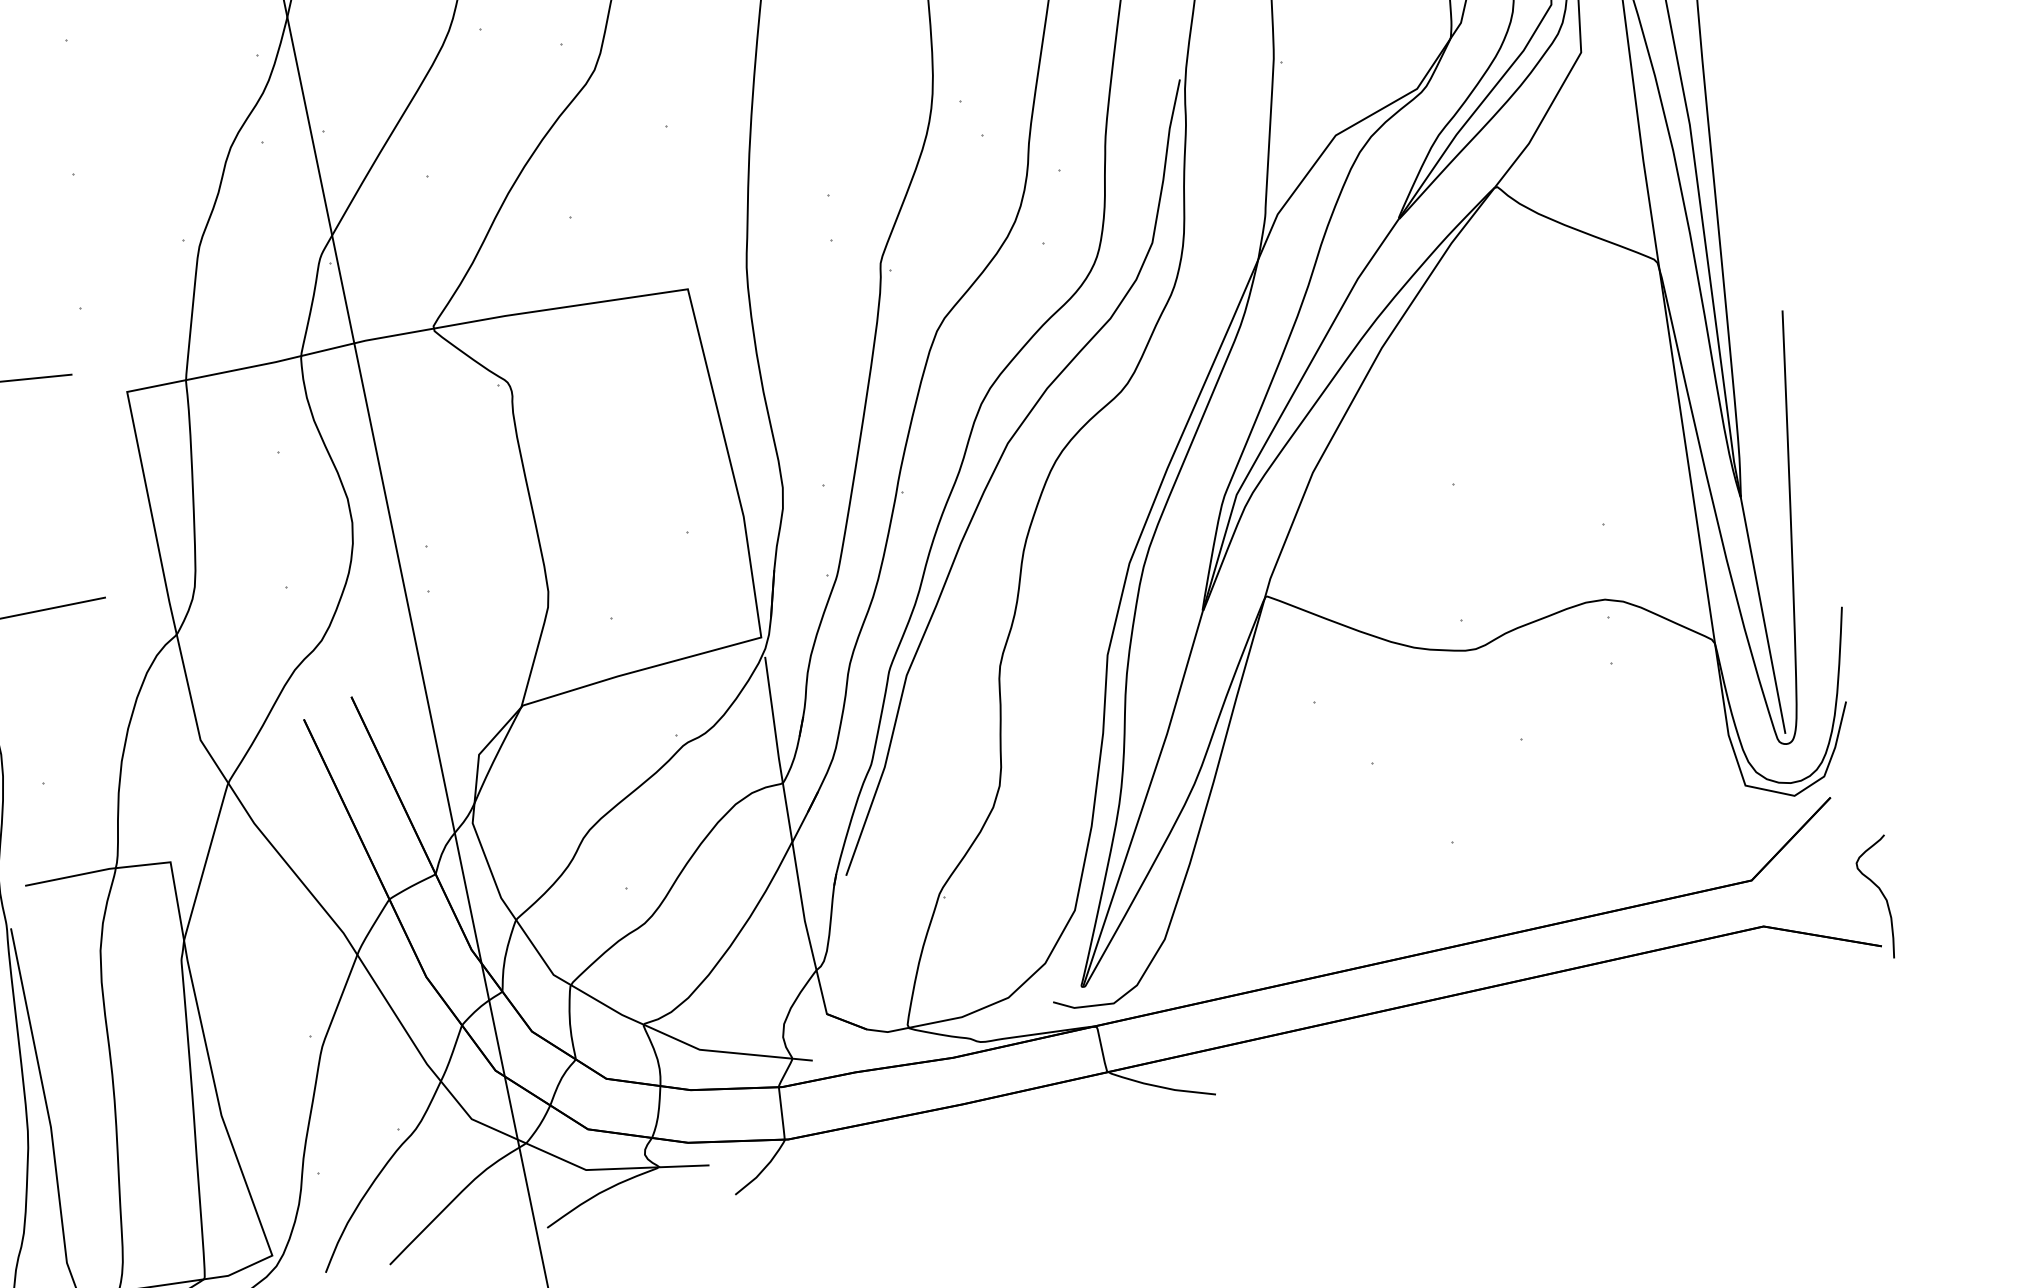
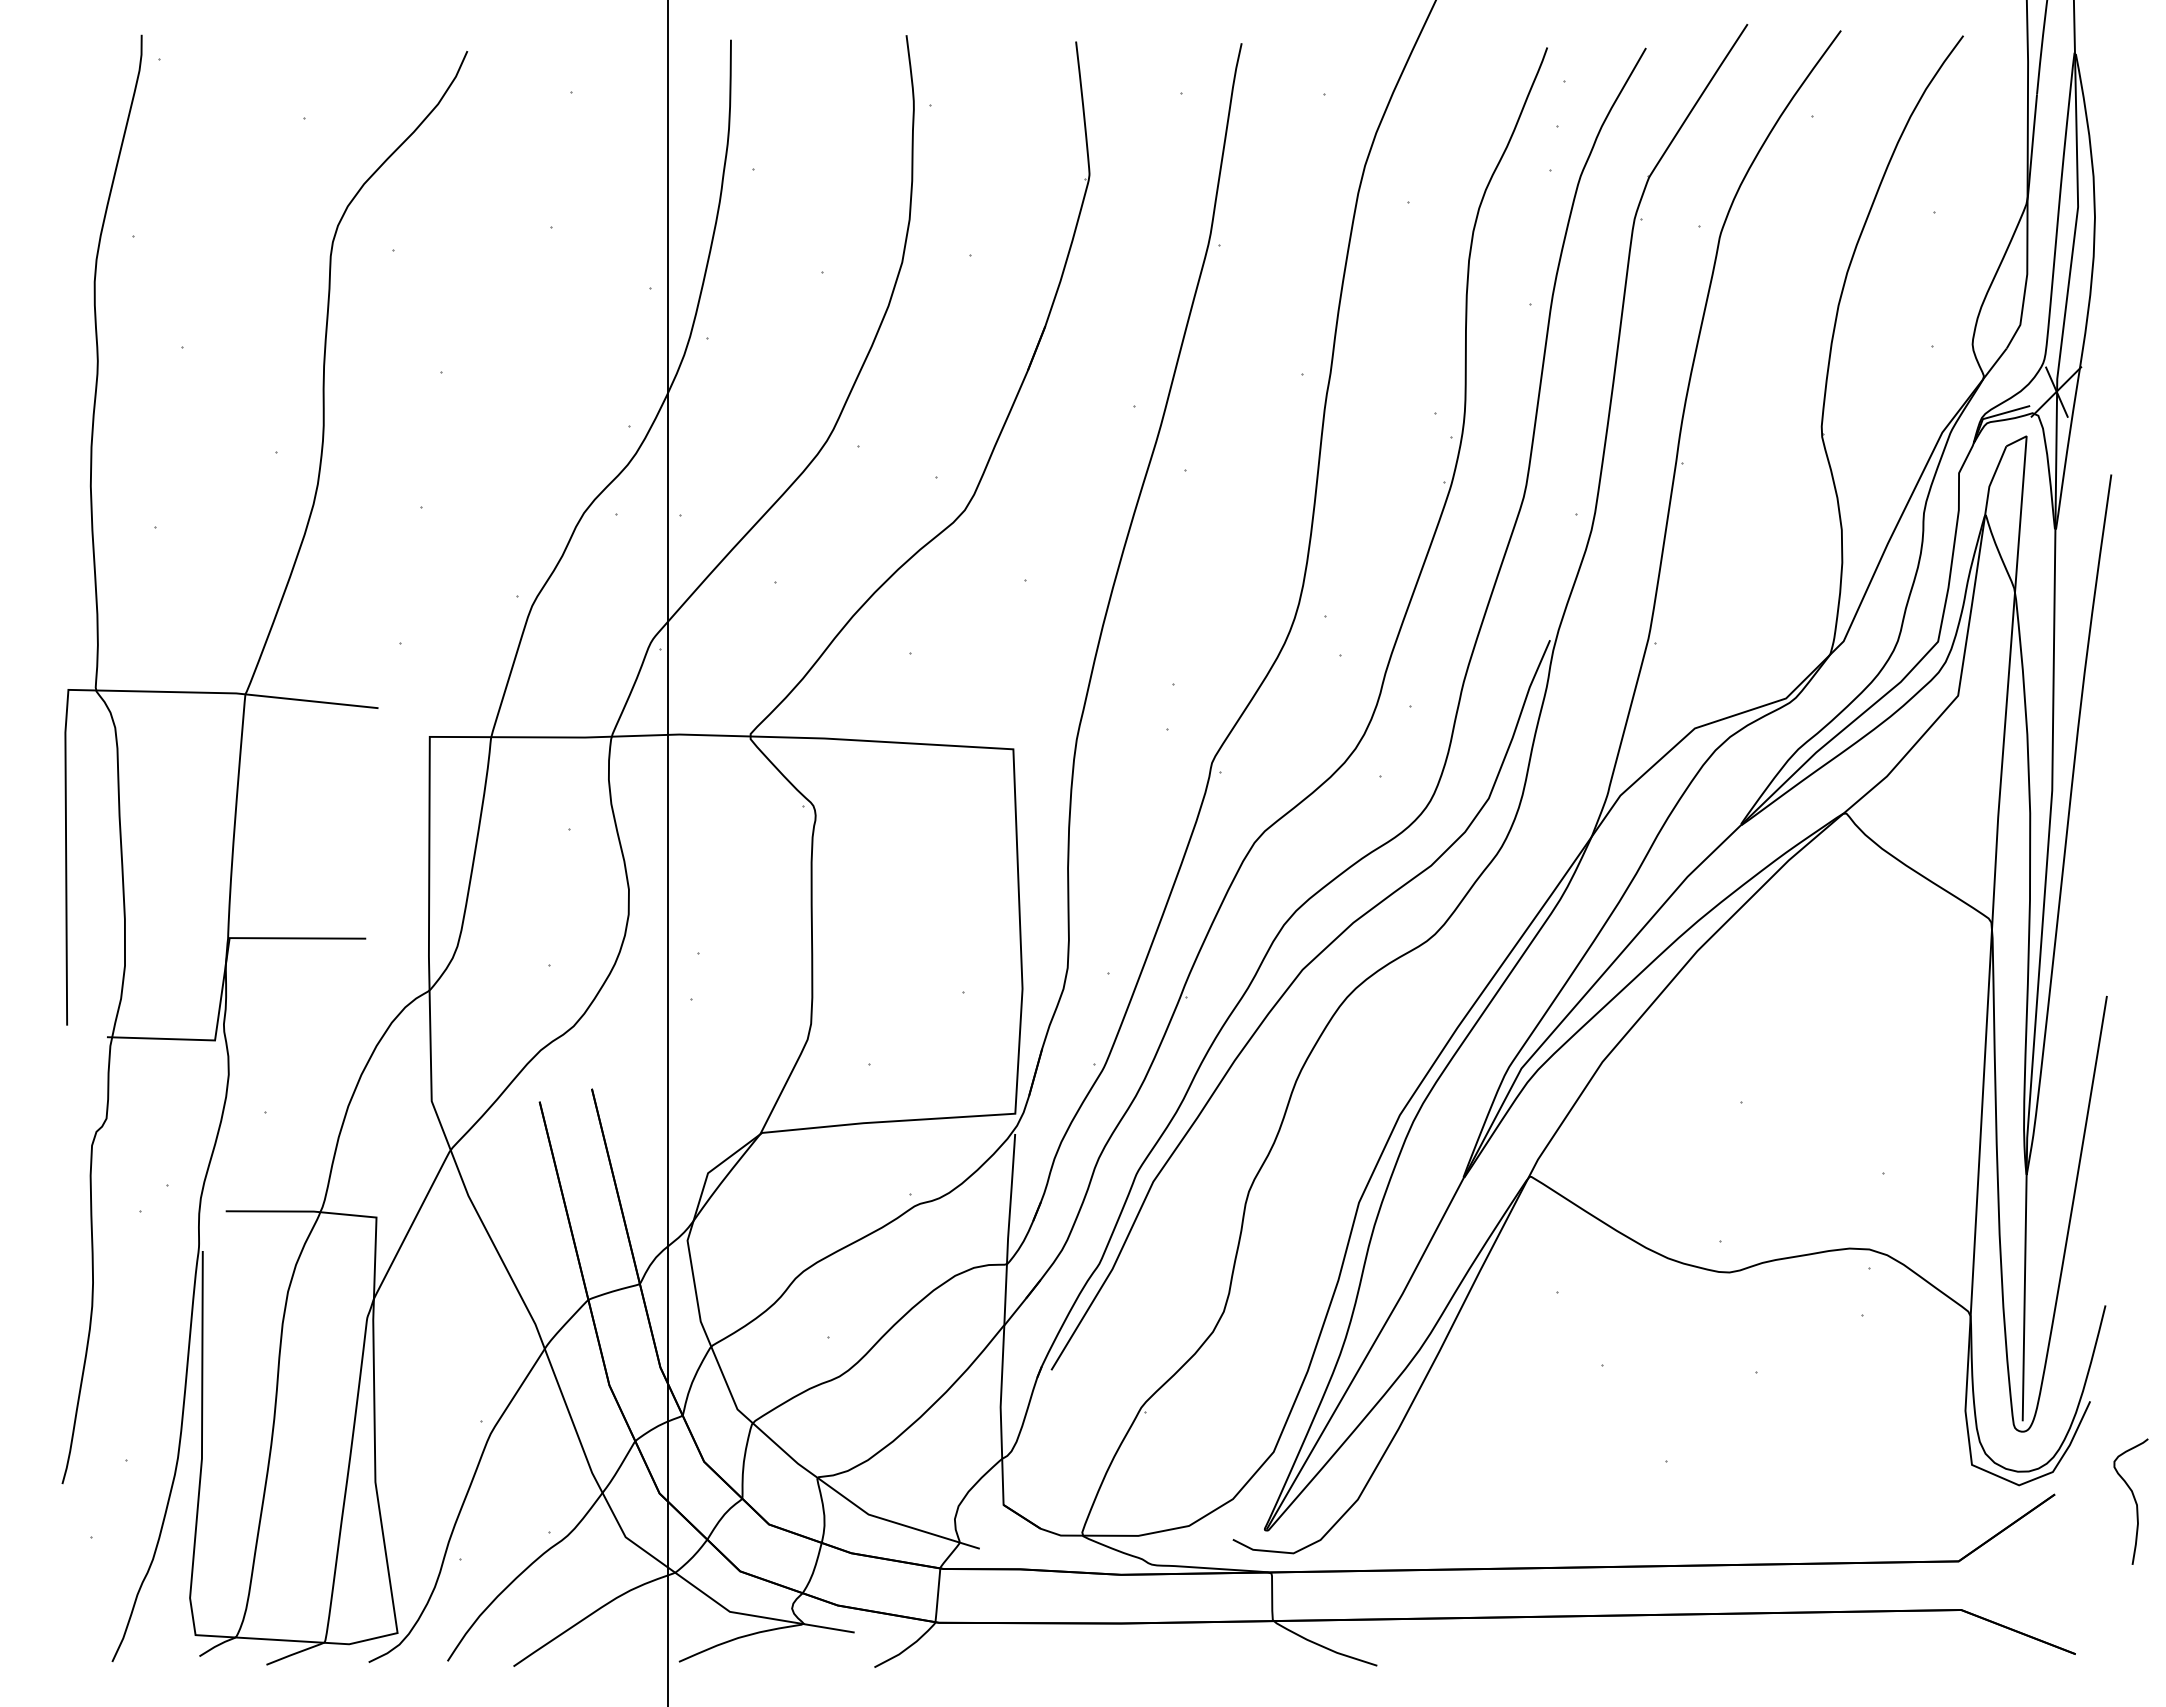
curve: (1883, 897) -> (2134, 1501), moved

